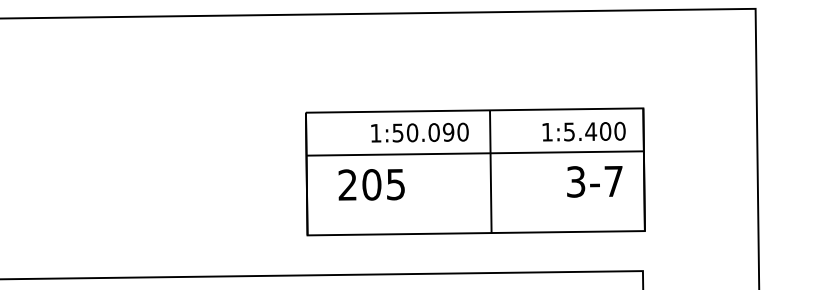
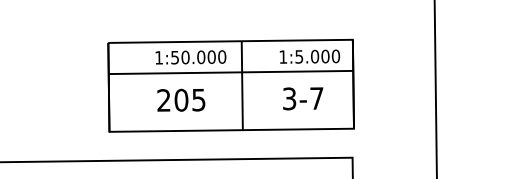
text: (591, 131) -> (315, 56), 1:5.400 -> 1:5.000
text: (448, 132) -> (211, 57), 1:50.090 -> 1:50.000
text: (594, 181) -> (302, 98), moved
text: (371, 184) -> (181, 100), moved

